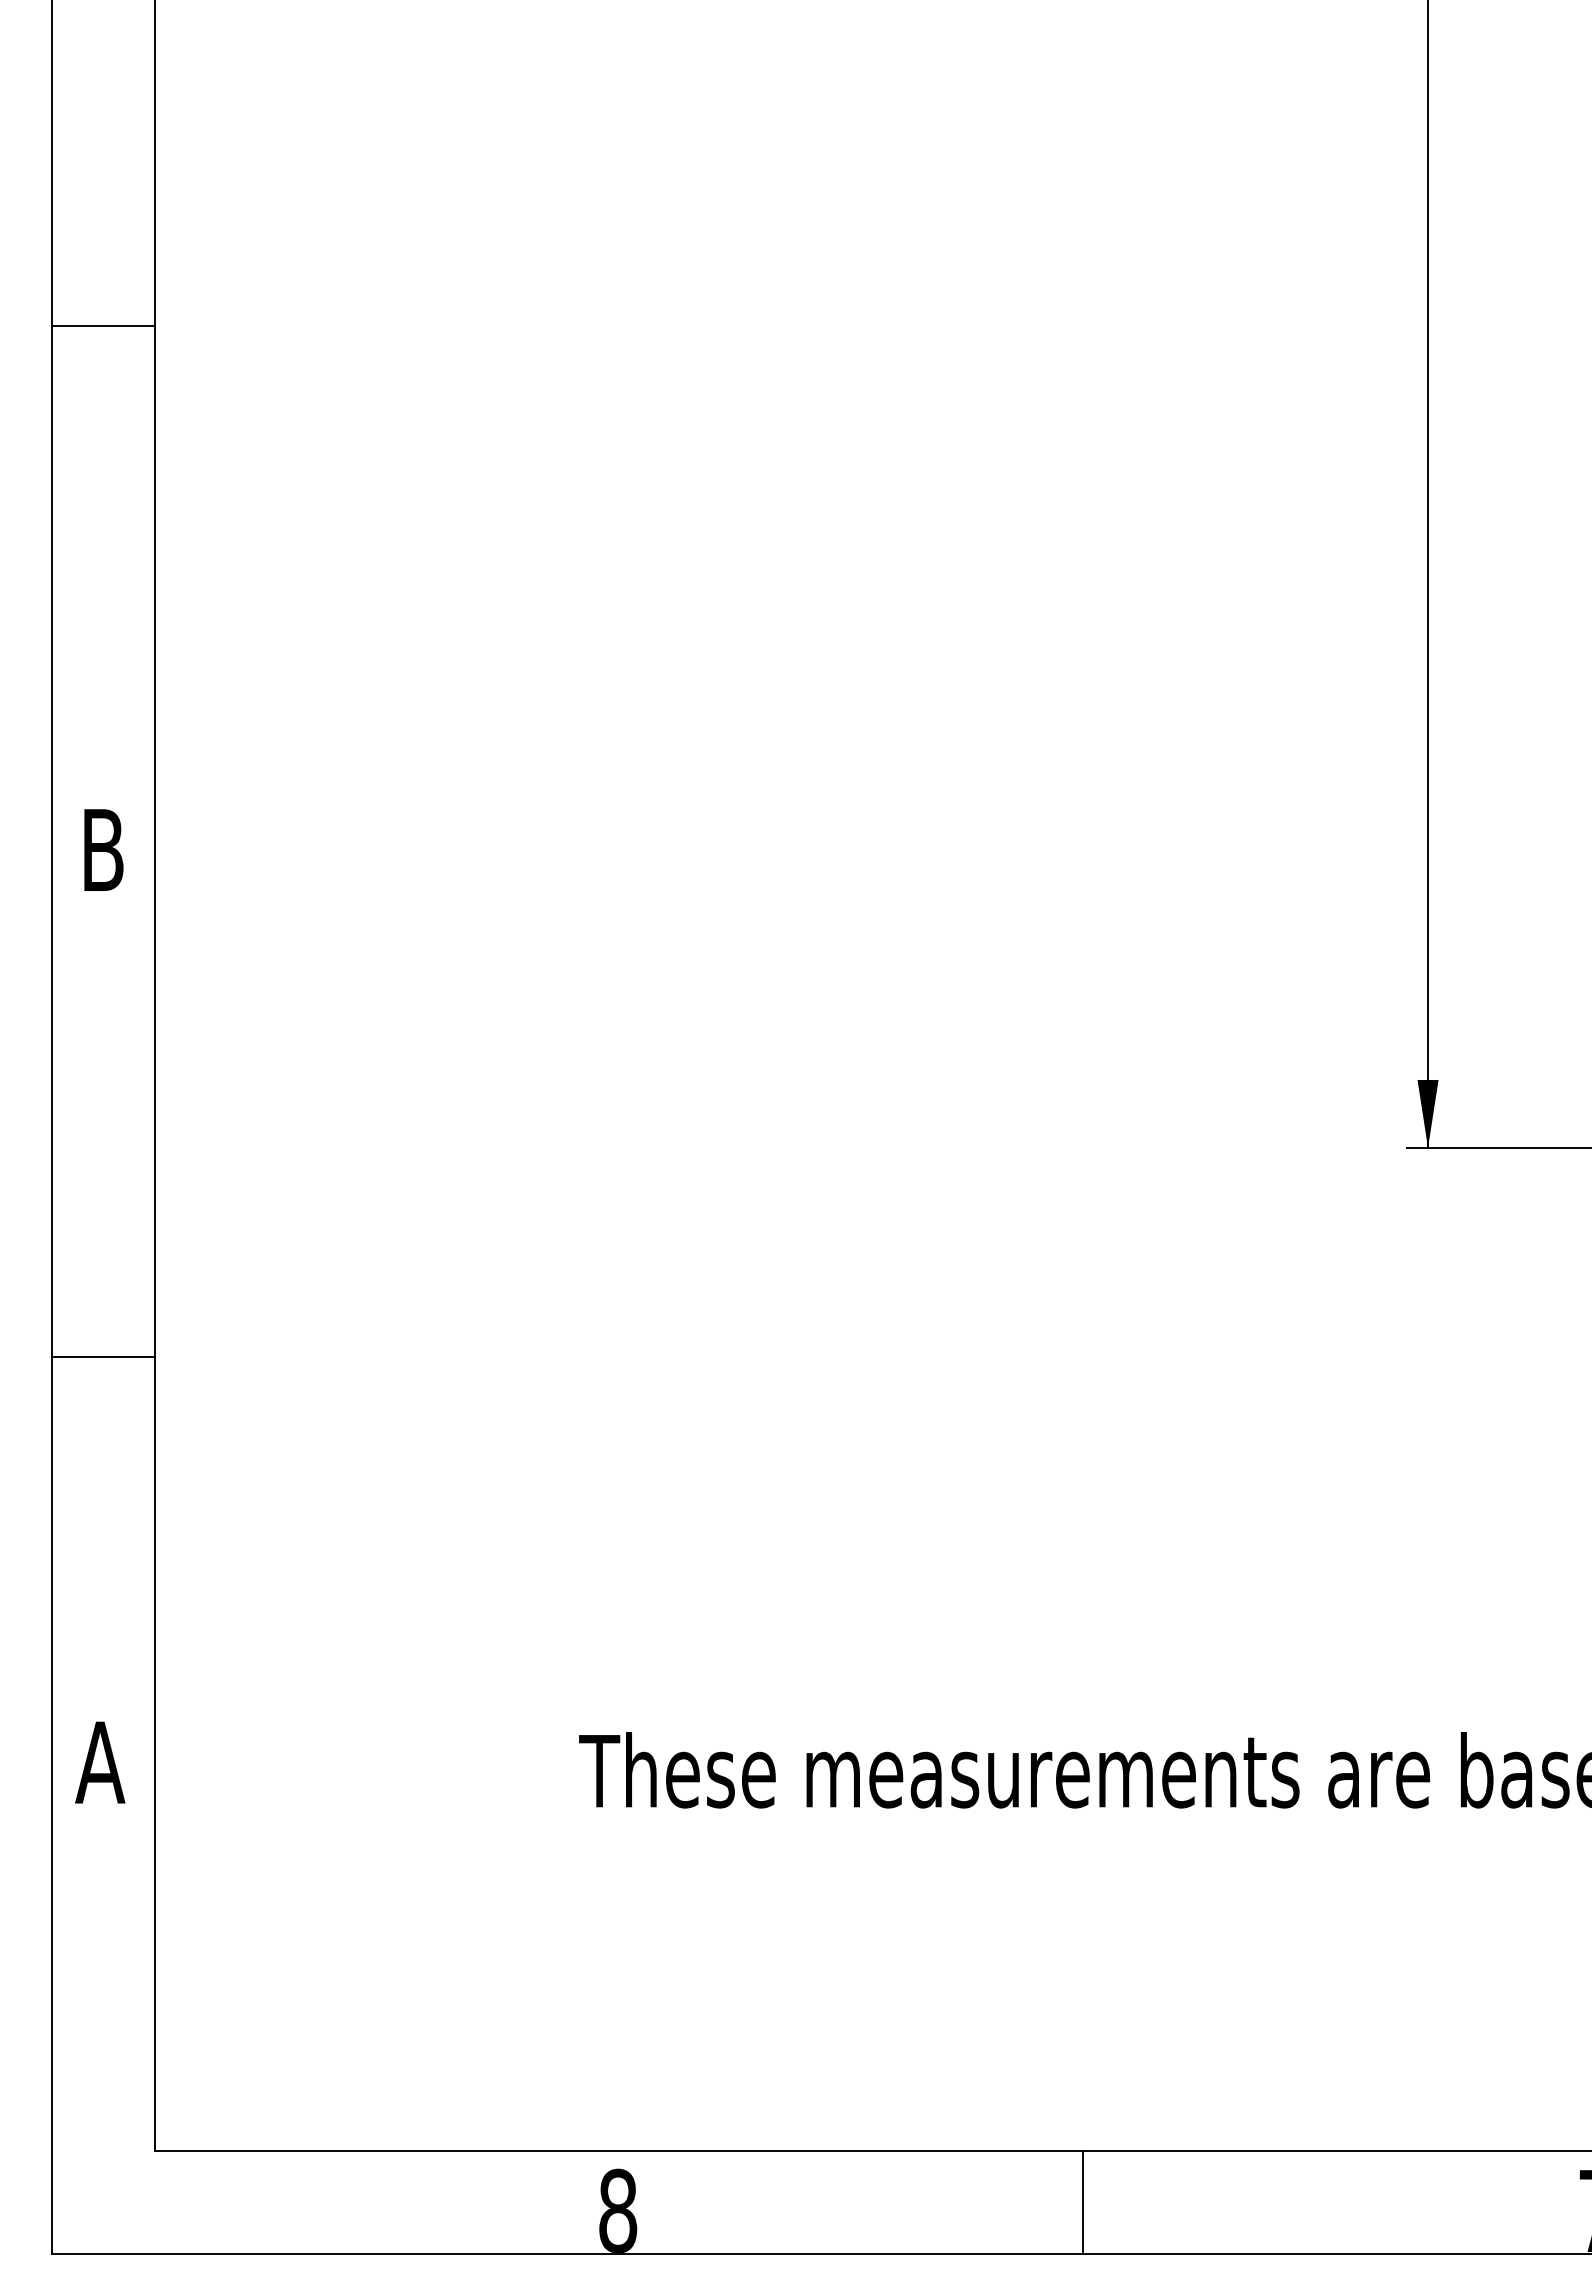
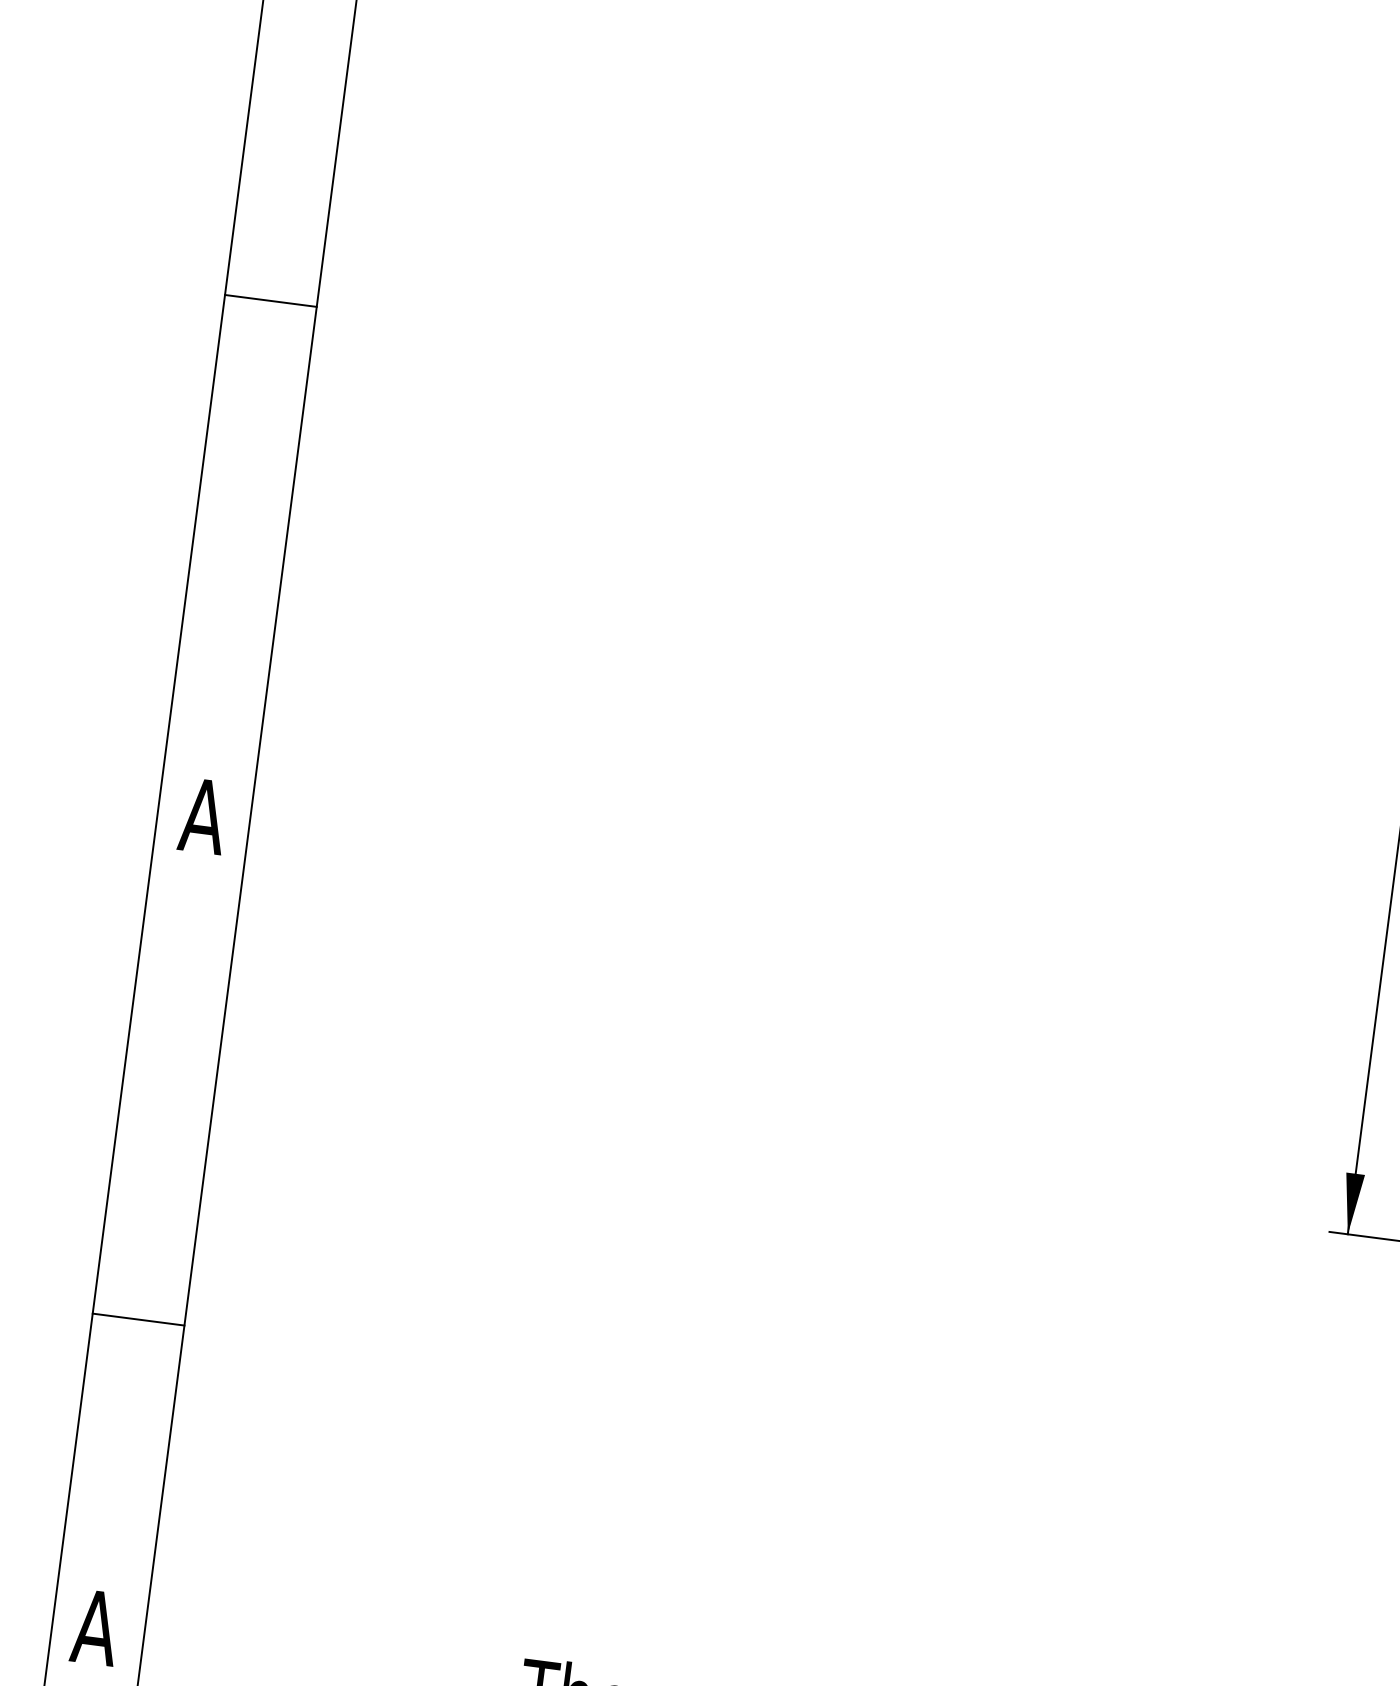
line: (103, 325) -> (270, 300), moved
text: (102, 849) -> (203, 815), B -> A
line: (103, 1356) -> (138, 1319), moved

